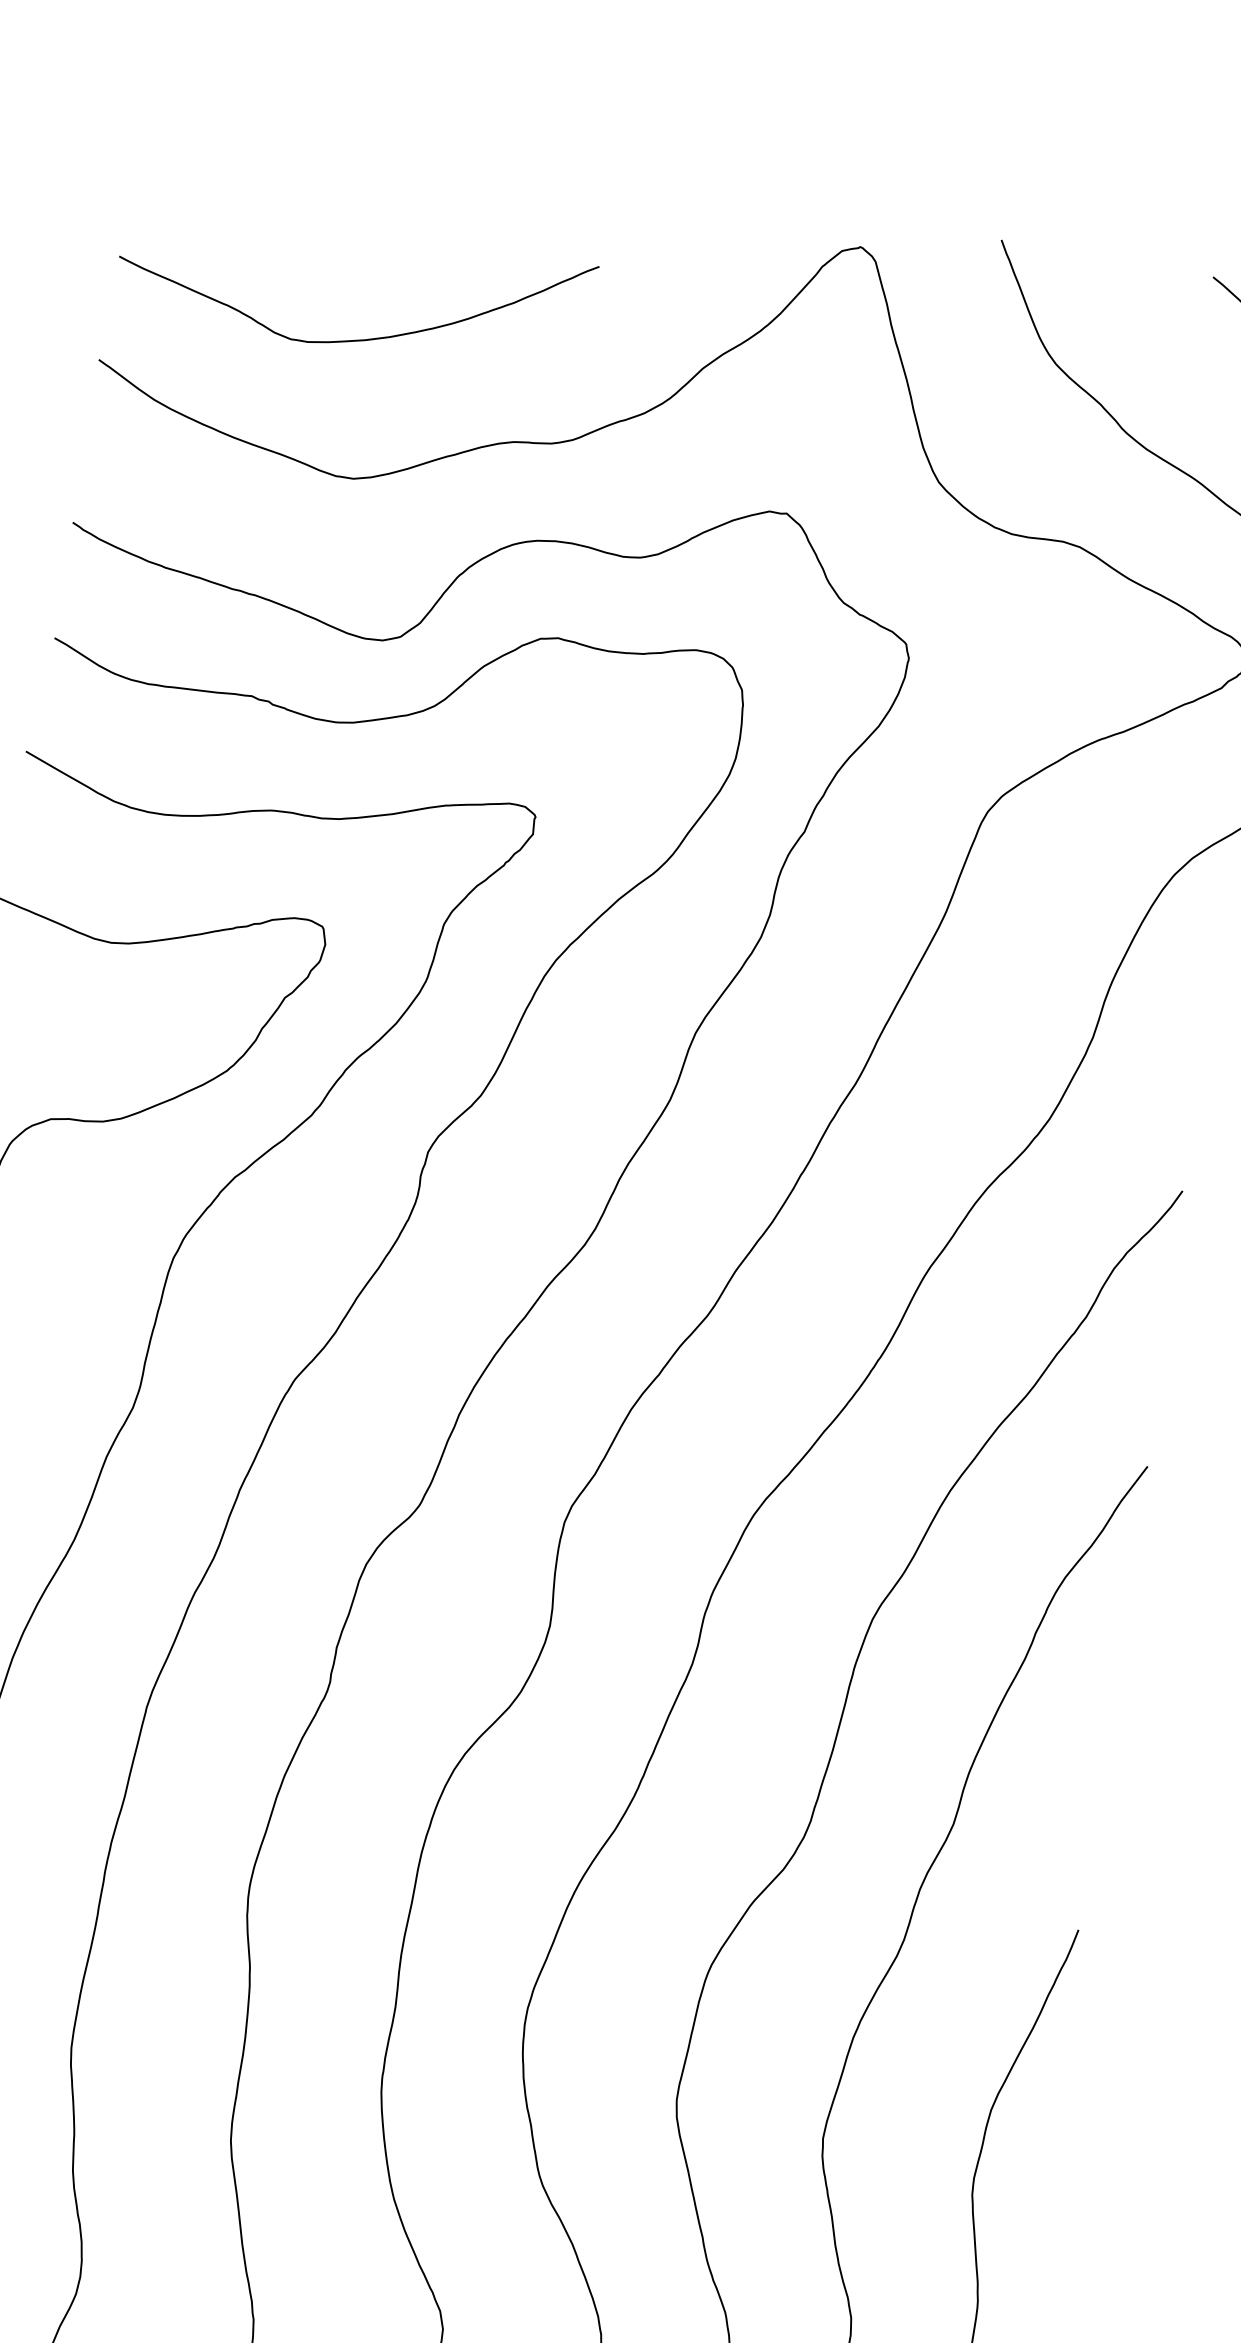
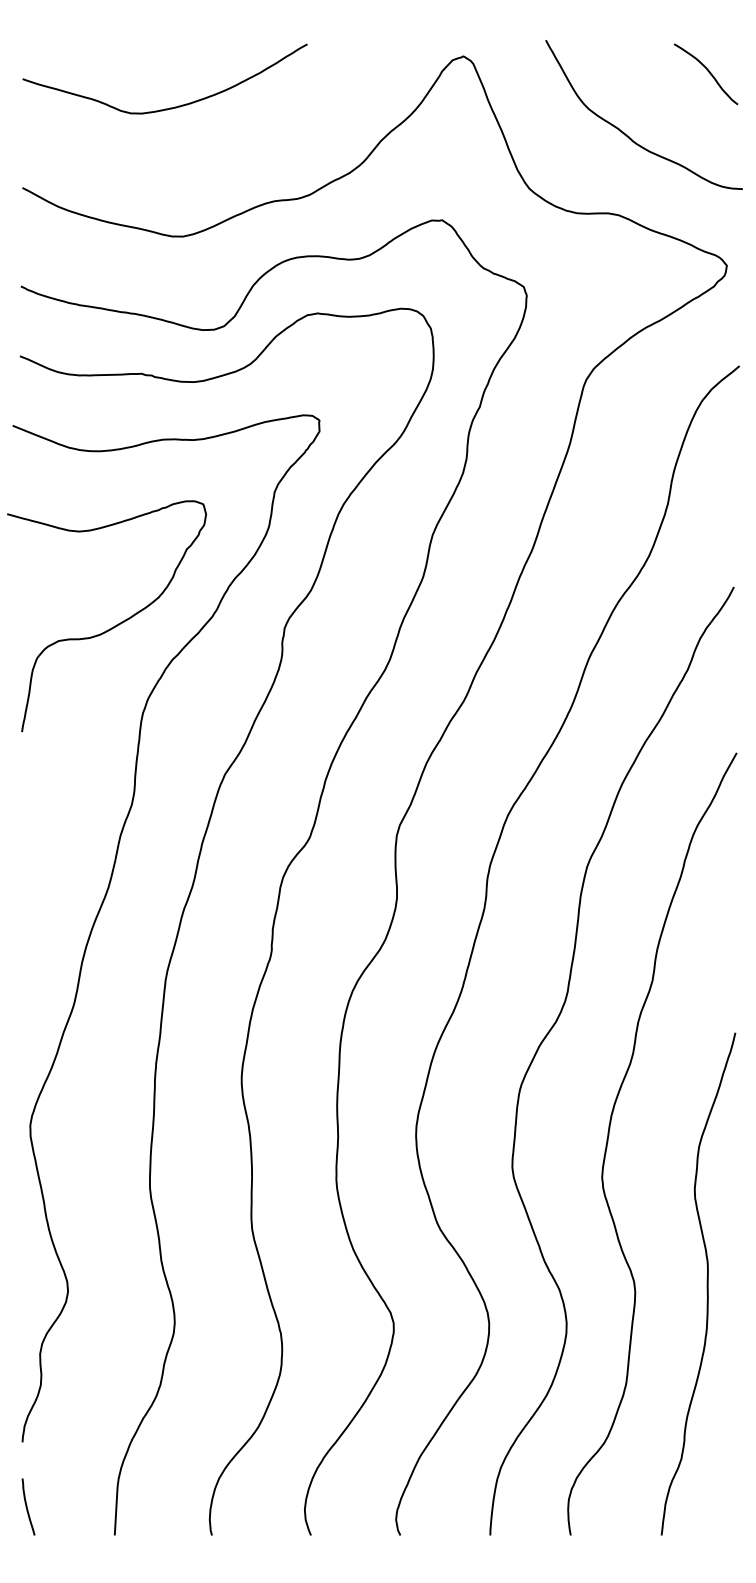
curve: (355, 338) -> (169, 107), moved

